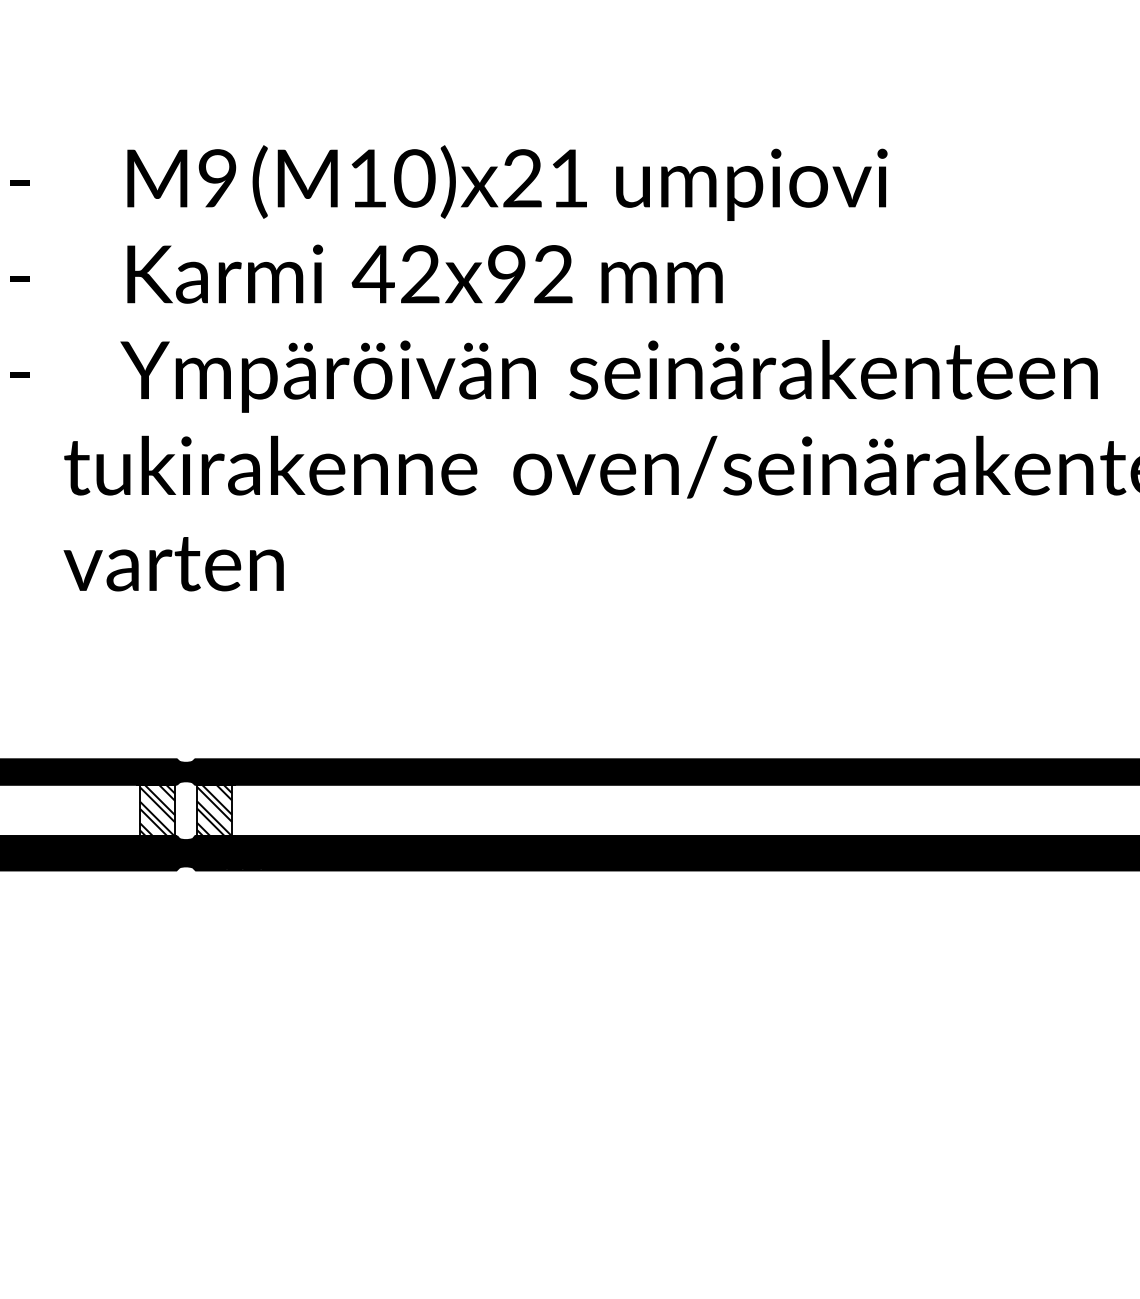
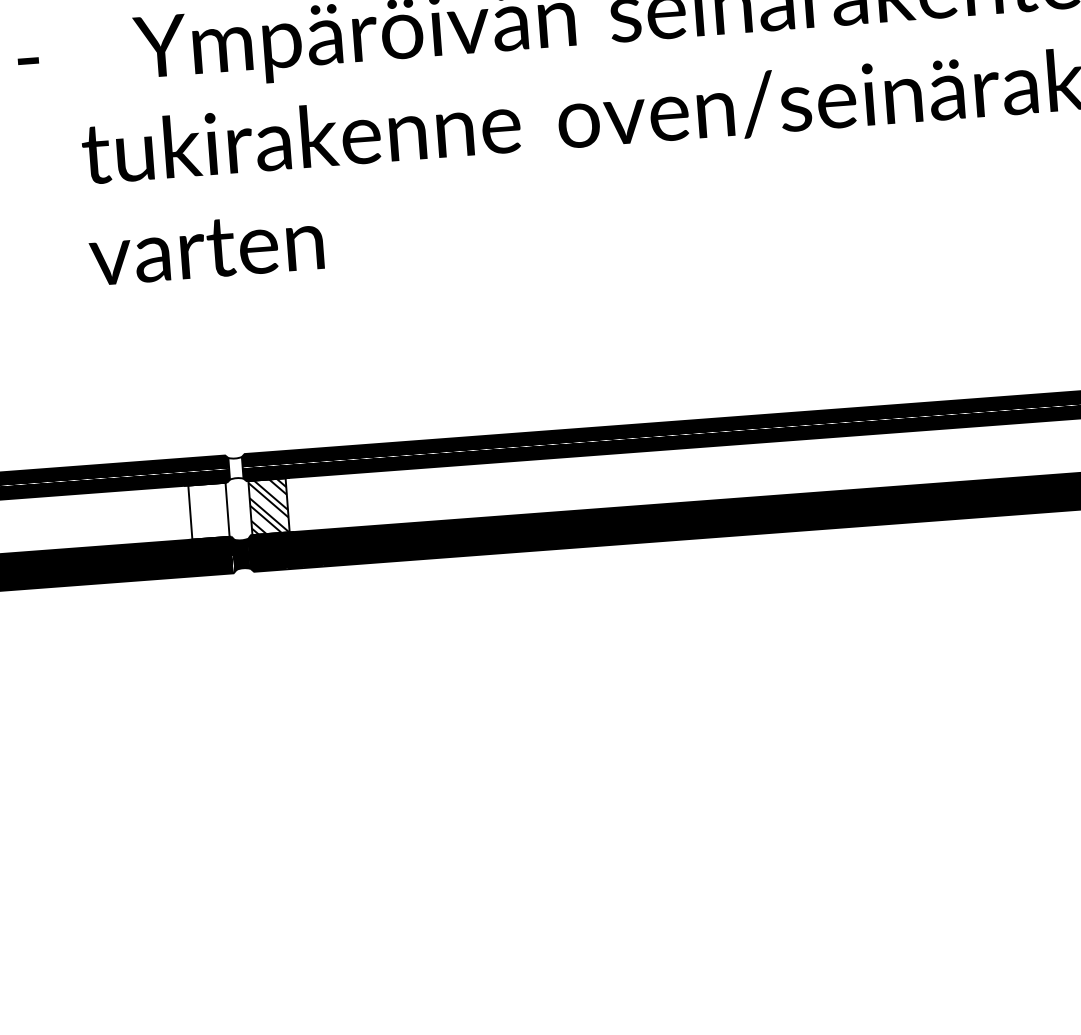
fill: (185, 771) -> (235, 467), removed
hatch: (157, 809) -> (208, 510), removed

